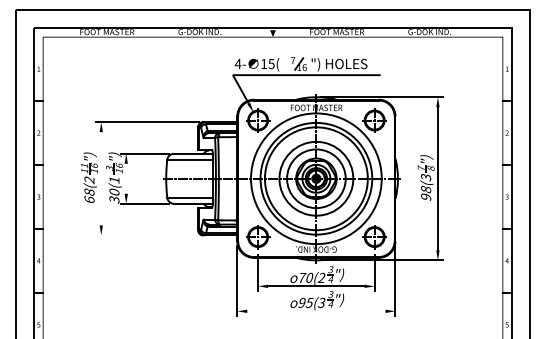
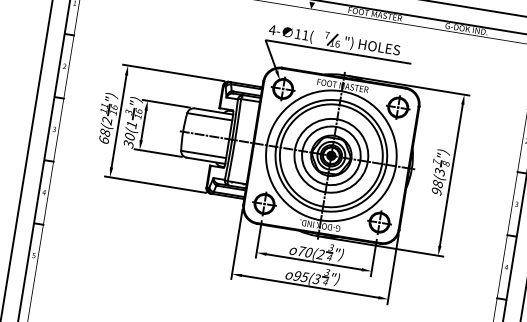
text: (271, 64) -> (305, 35), 15( -> 11(
line: (101, 178) -> (119, 121), added
line: (126, 178) -> (143, 125), added
line: (147, 235) -> (155, 184), added
line: (316, 311) -> (310, 286), added

